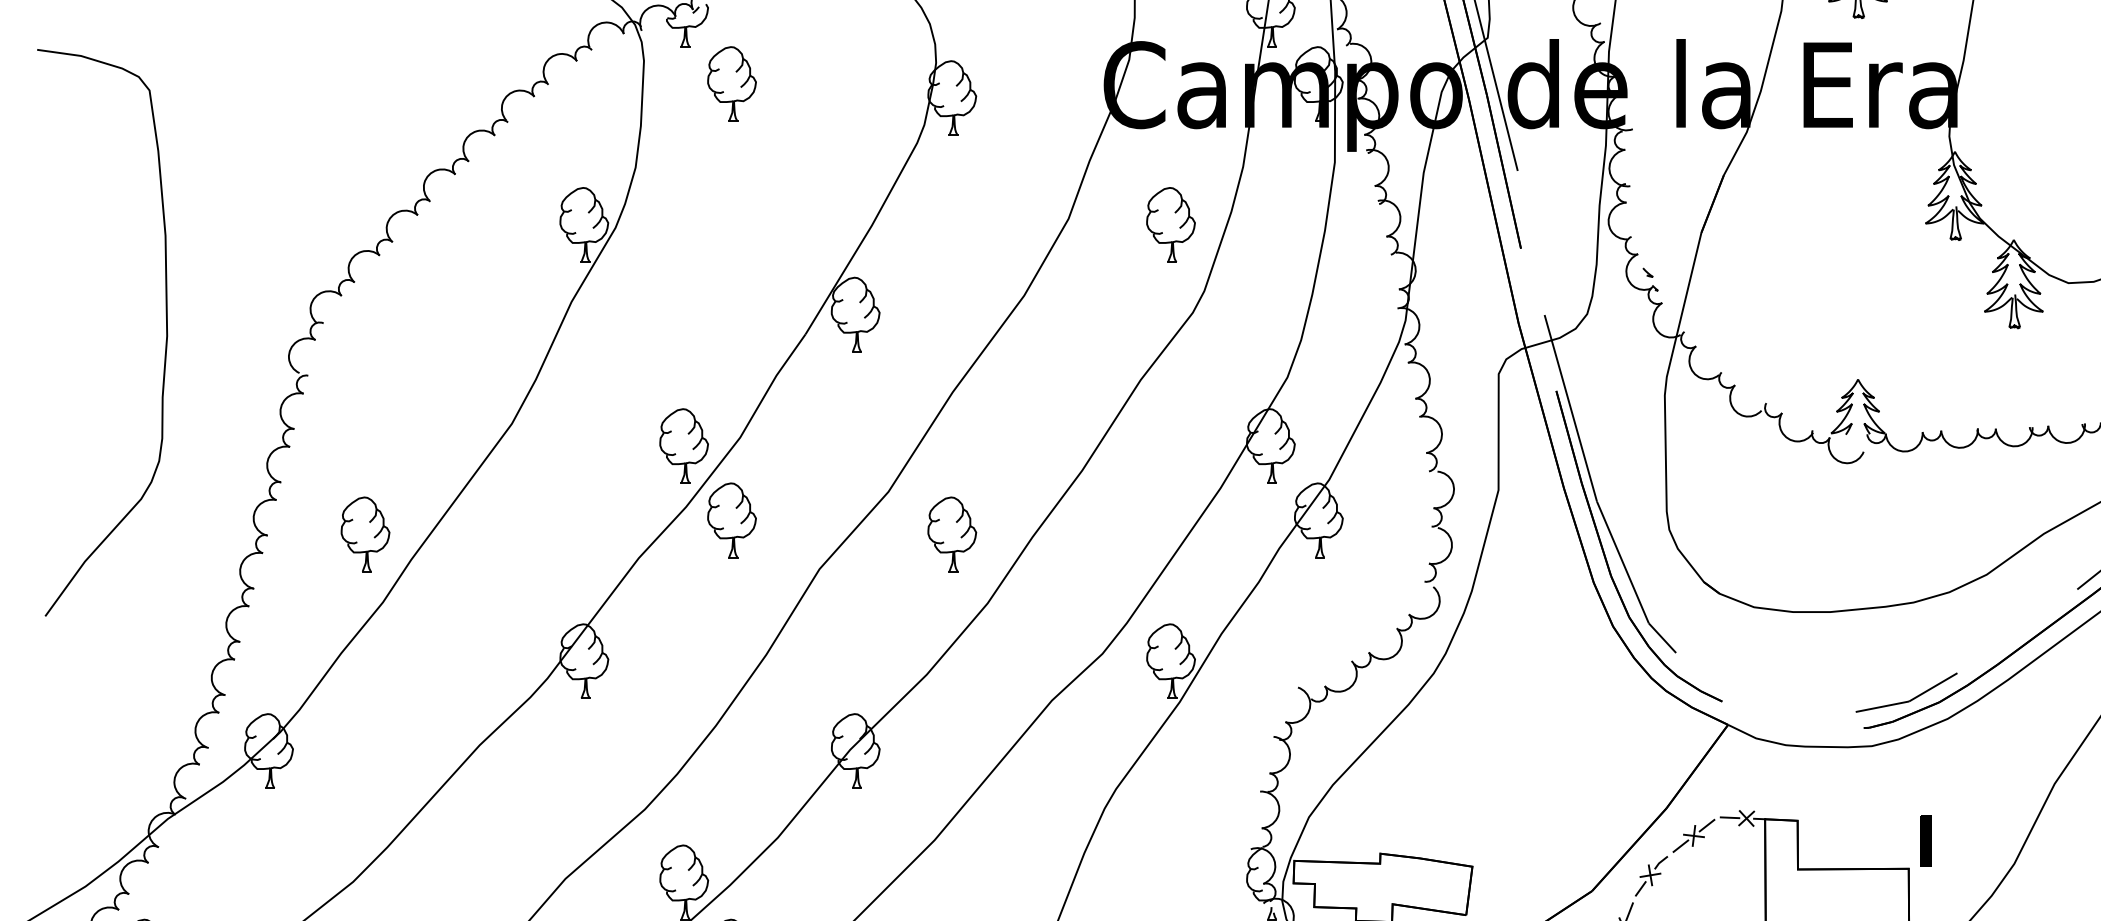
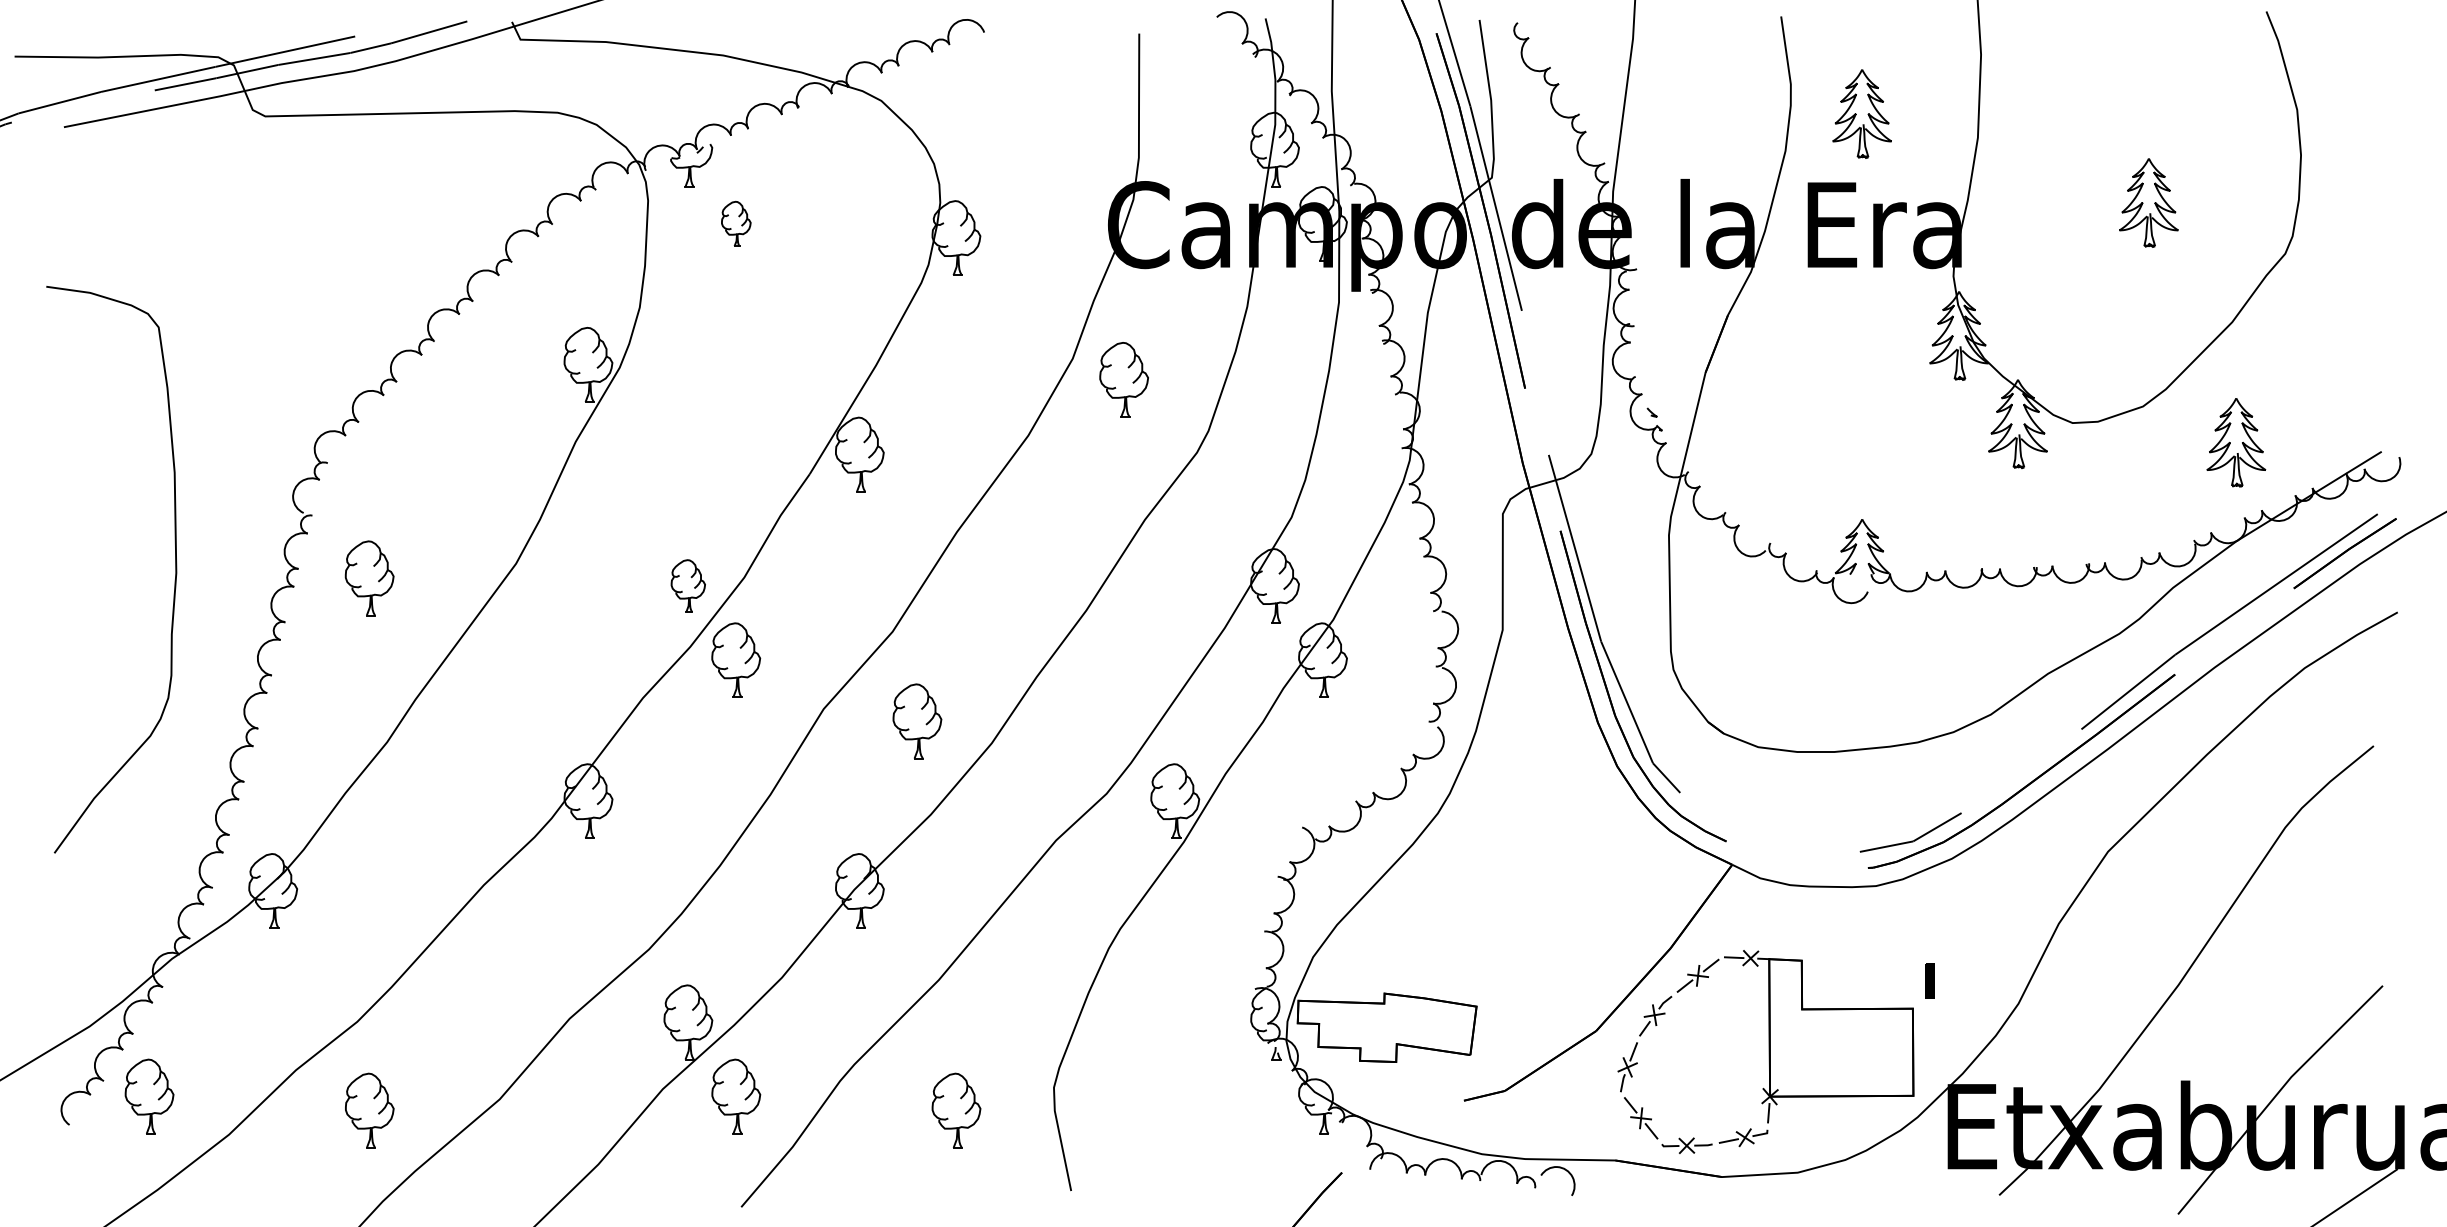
part: (732, 83) -> (736, 223), size x0.6
part: (1170, 224) -> (1123, 379), moved
curve: (165, 343) -> (174, 580), moved
part: (684, 445) -> (688, 585), size x0.7
part: (365, 534) -> (369, 578), moved
part: (952, 534) -> (917, 721), moved
part: (1925, 840) -> (1929, 980), size x0.7

